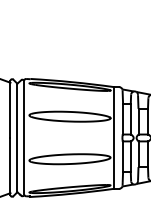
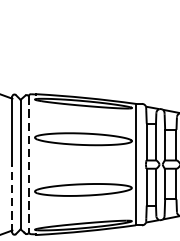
line: (24, 137) -> (29, 164), solid -> dashed
line: (10, 166) -> (12, 198), solid -> dashed

